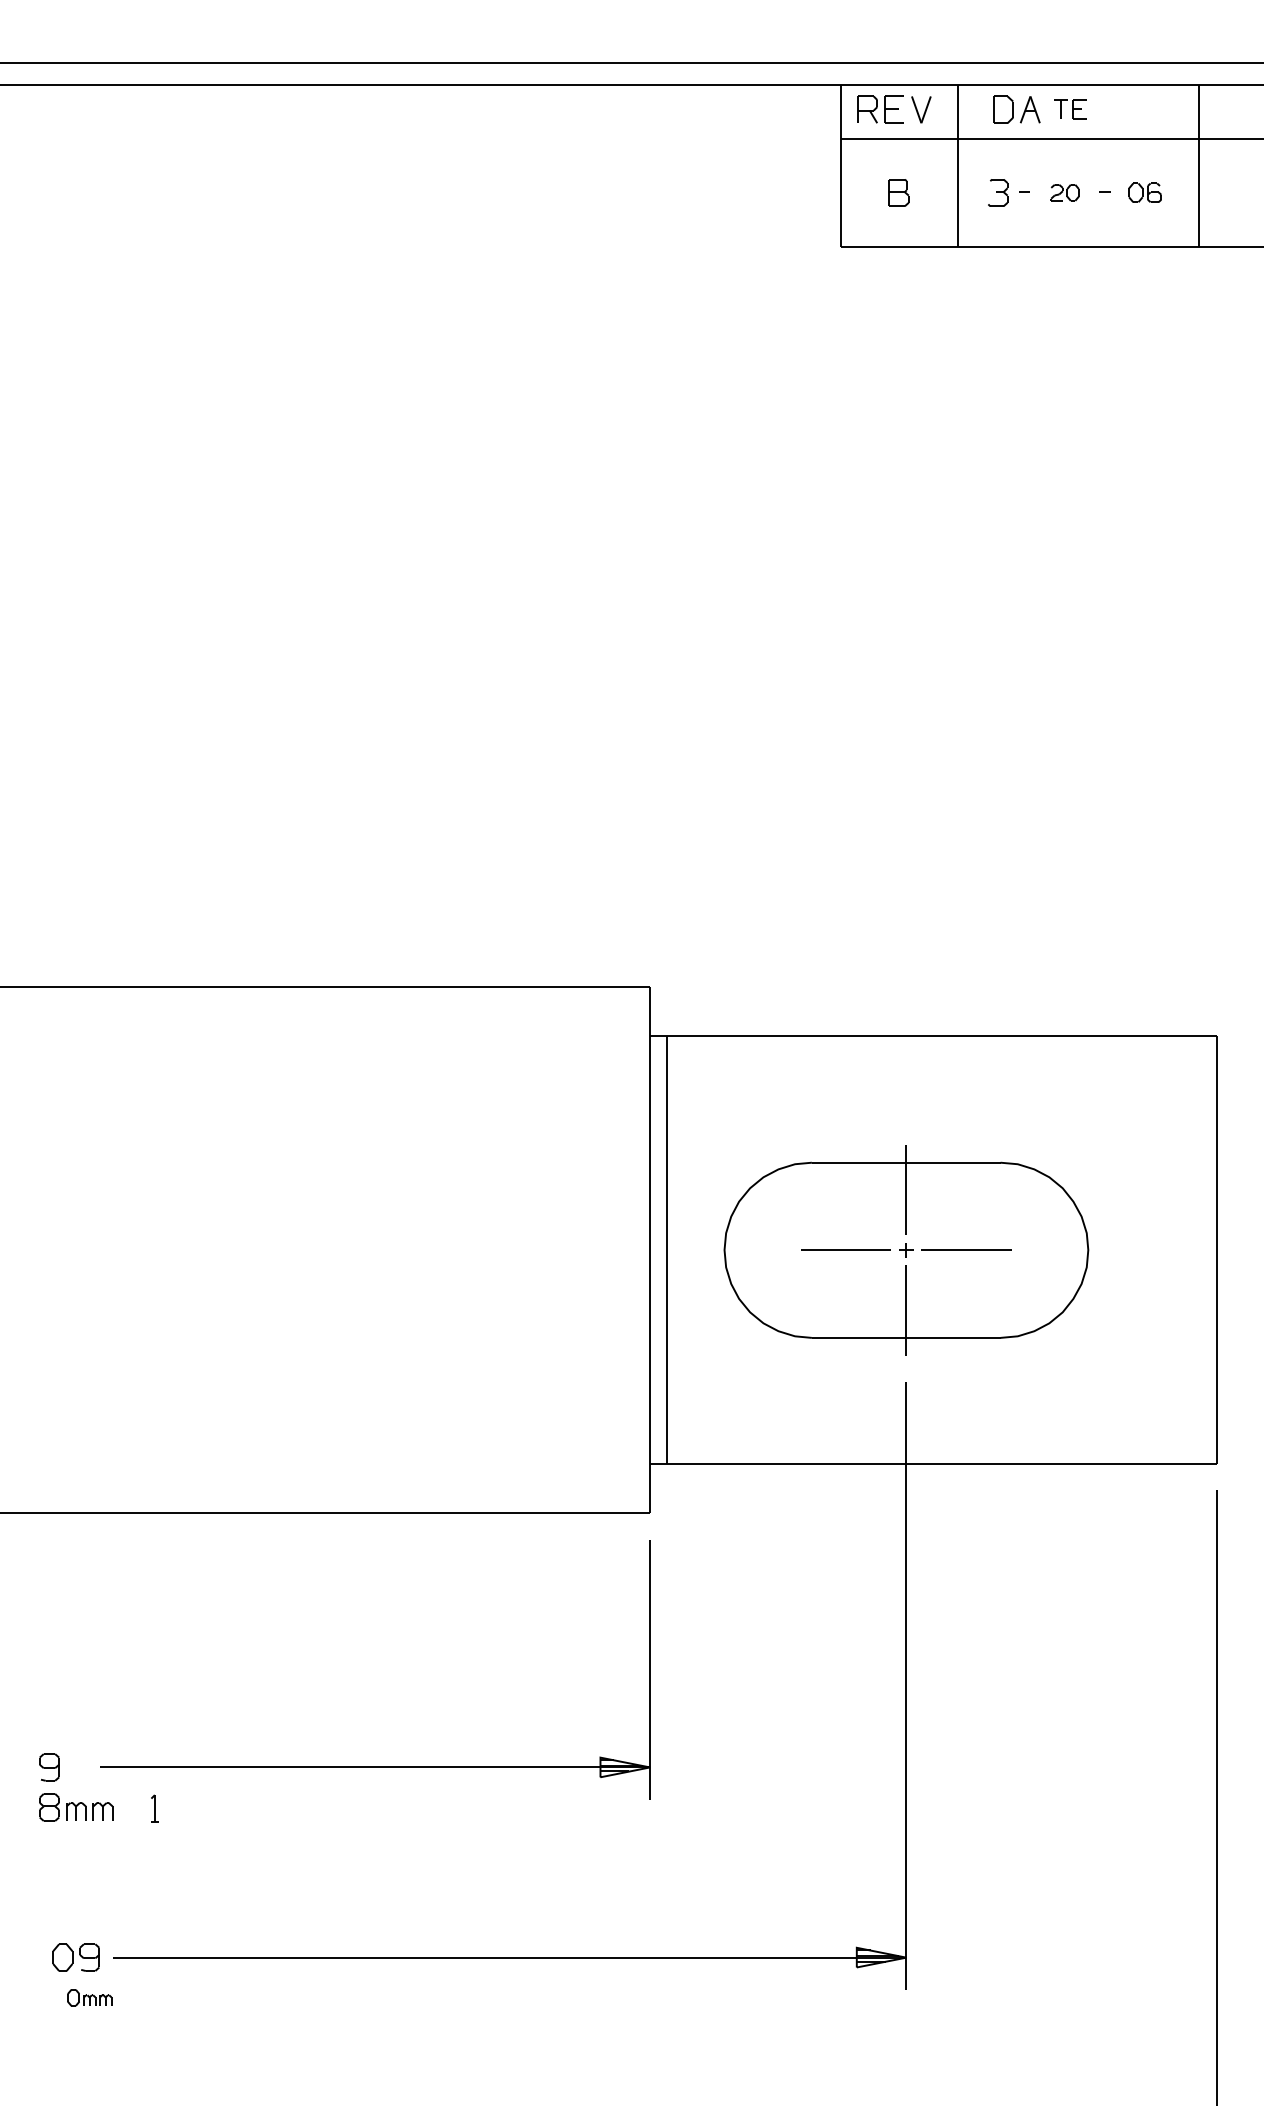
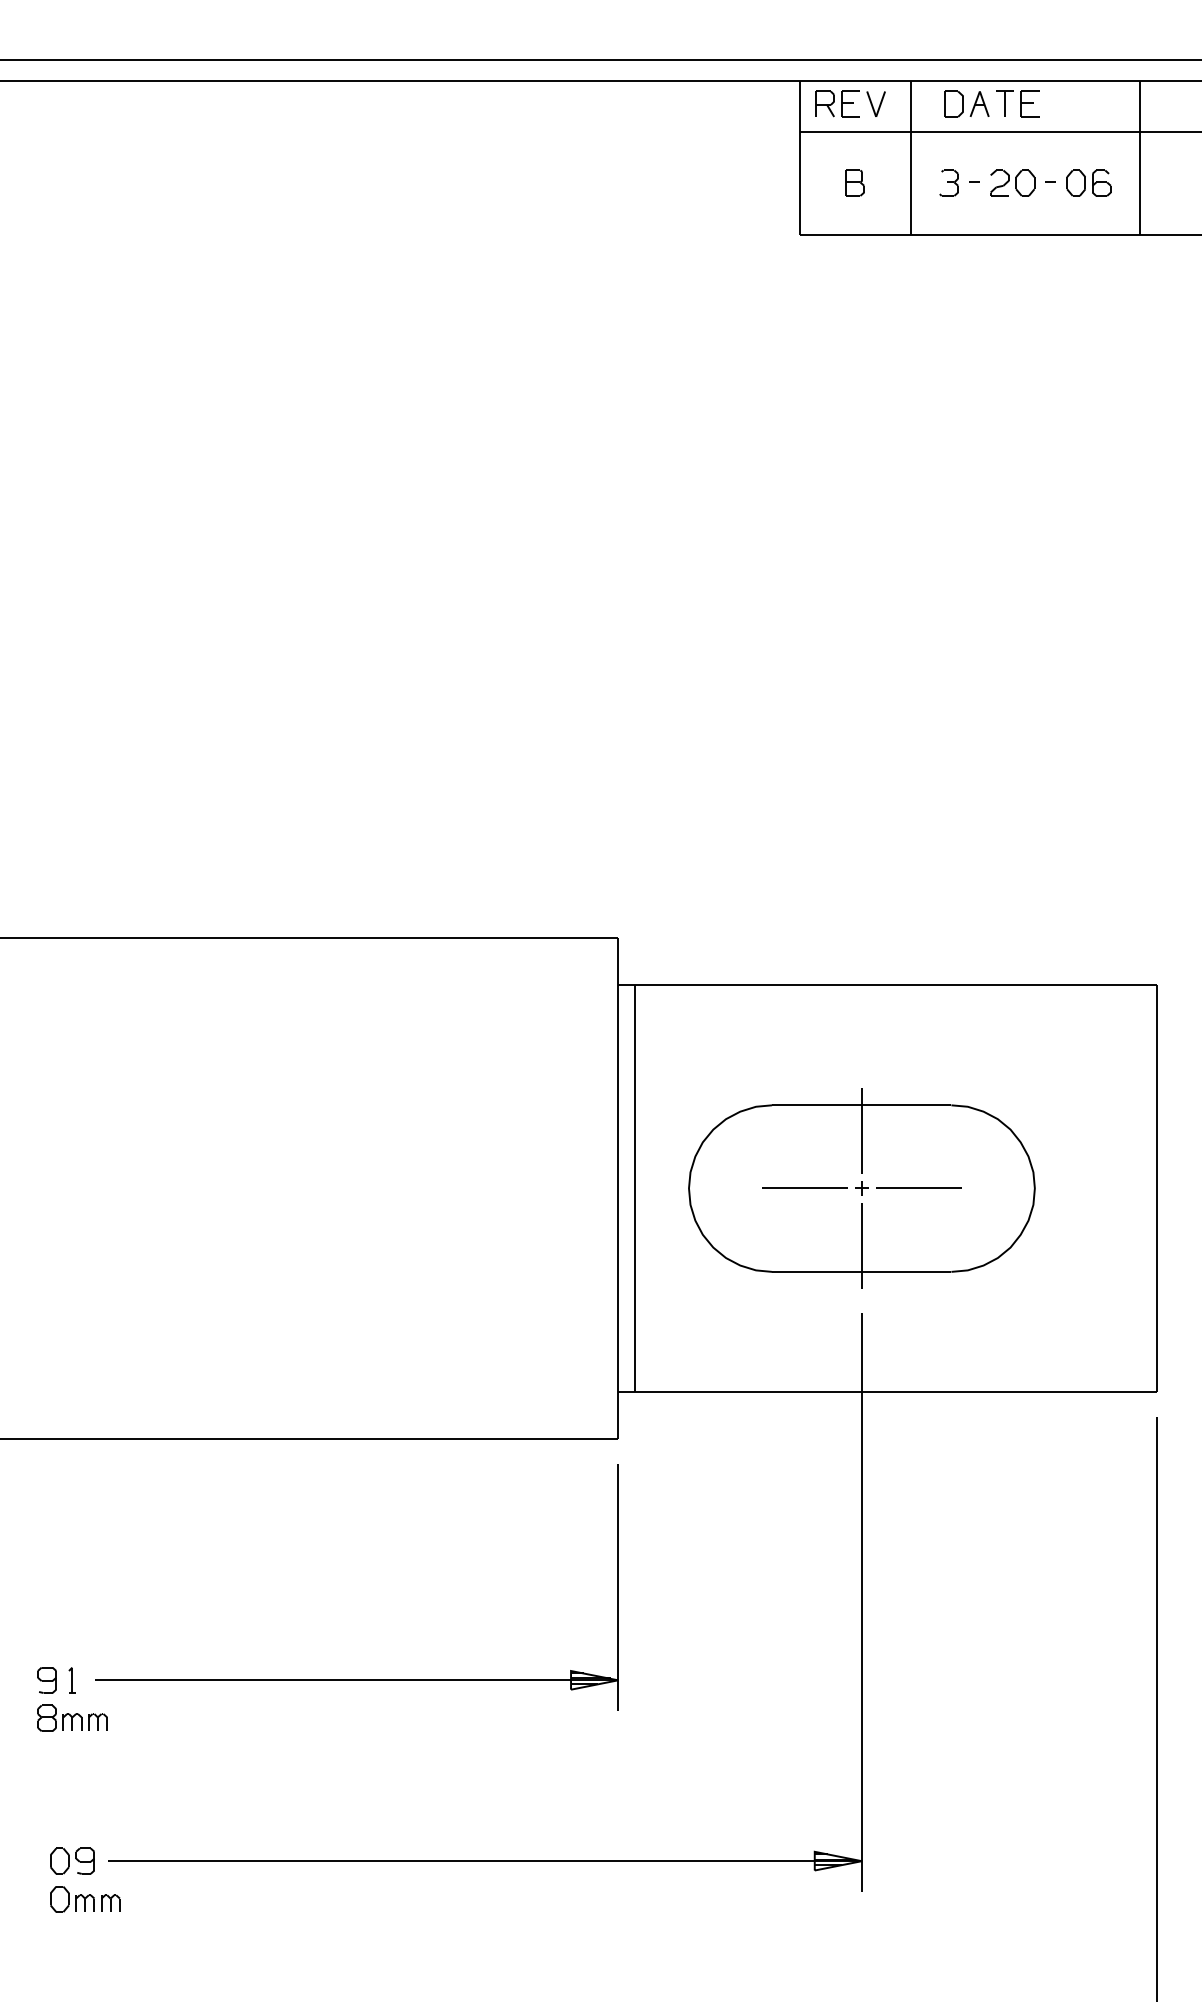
part: (1070, 109) -> (1017, 103), size x1.43
part: (1064, 192) -> (1012, 182), size x1.67
part: (1144, 192) -> (1088, 182), size x1.43
part: (154, 1808) -> (71, 1680), moved
part: (89, 1997) -> (85, 1899), size x1.67

